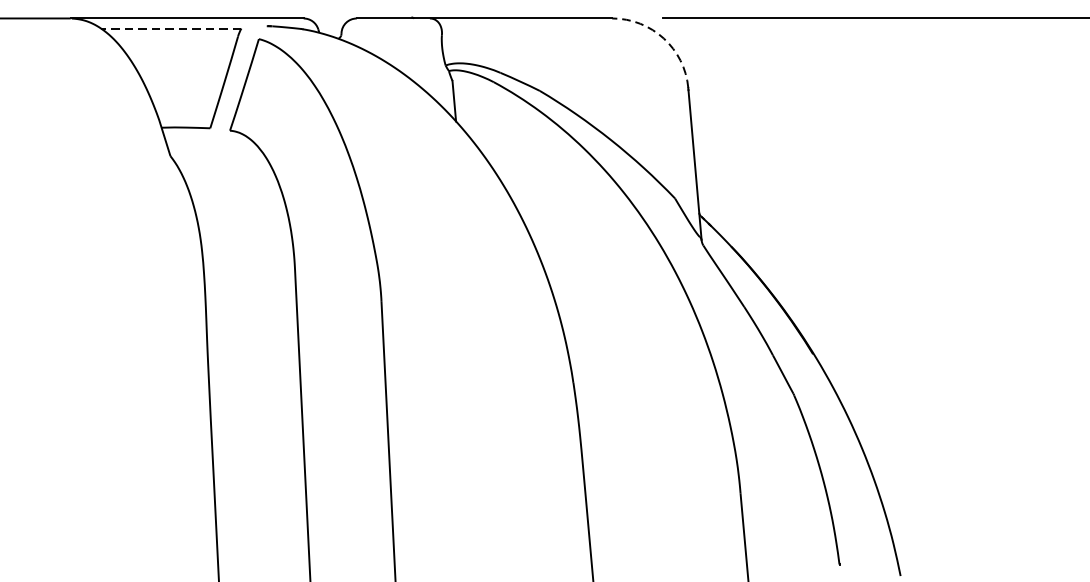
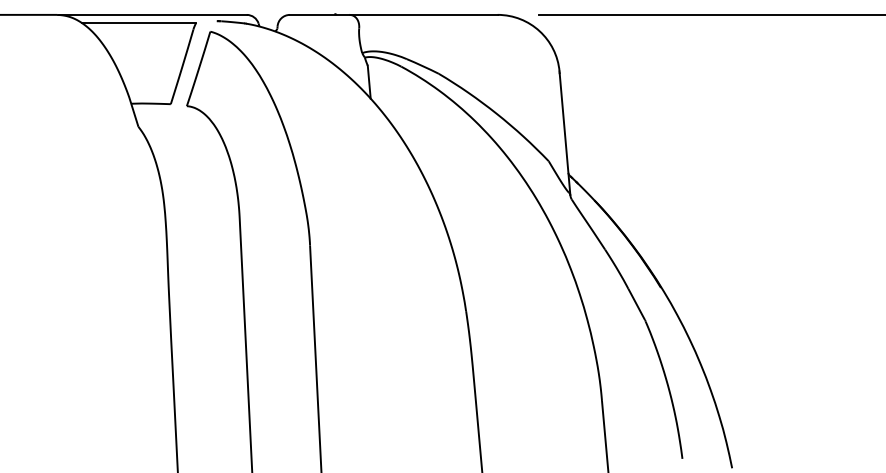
line: (170, 29) -> (138, 23), dashed -> solid
arc: (663, 38) -> (539, 31), dashed -> solid

